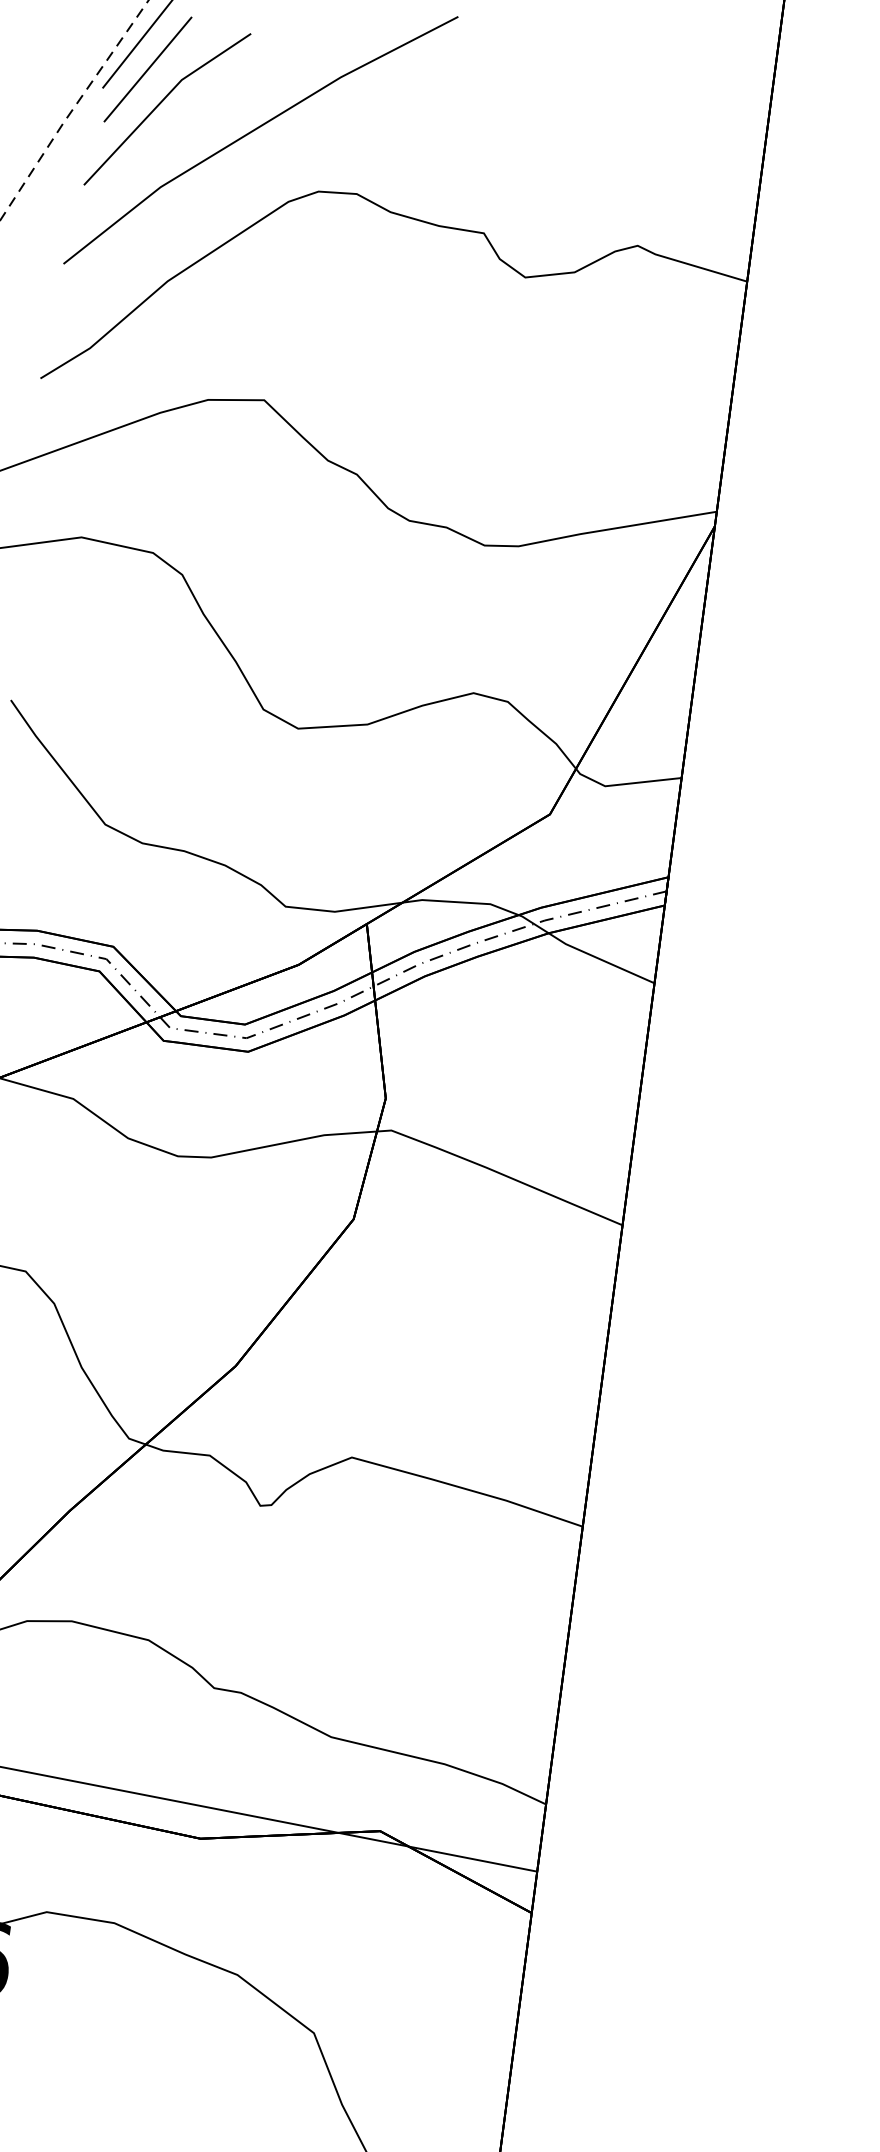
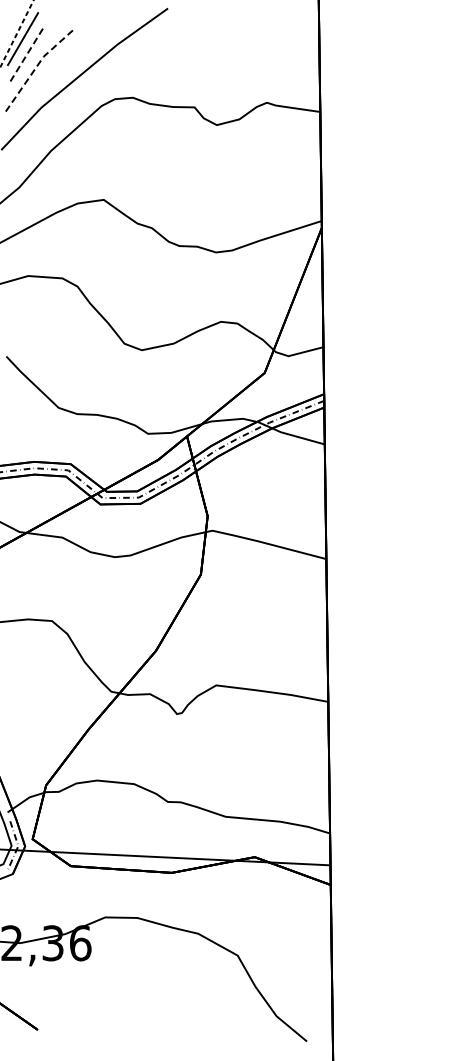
line: (148, 68) -> (27, 53), solid -> dashed
line: (160, 102) -> (35, 68), solid -> dashed

